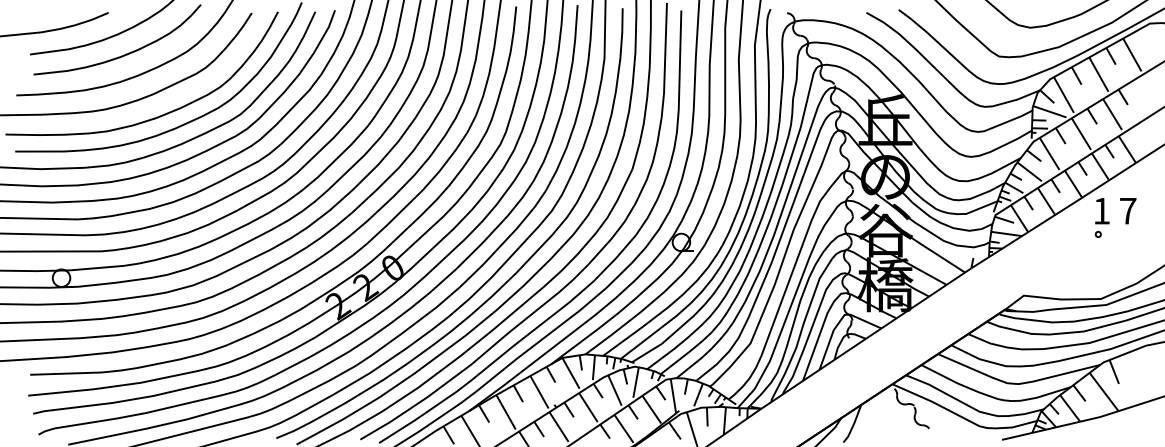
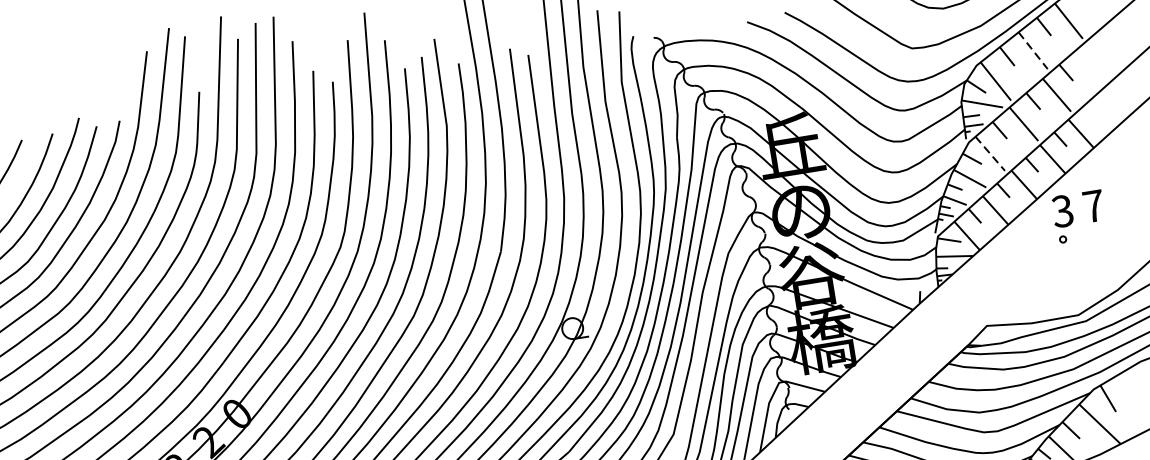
line: (1098, 74) -> (1032, 50), solid -> dashed
line: (1049, 153) -> (990, 153), solid -> dashed
text: (1101, 210) -> (1062, 210), 1 -> 3

